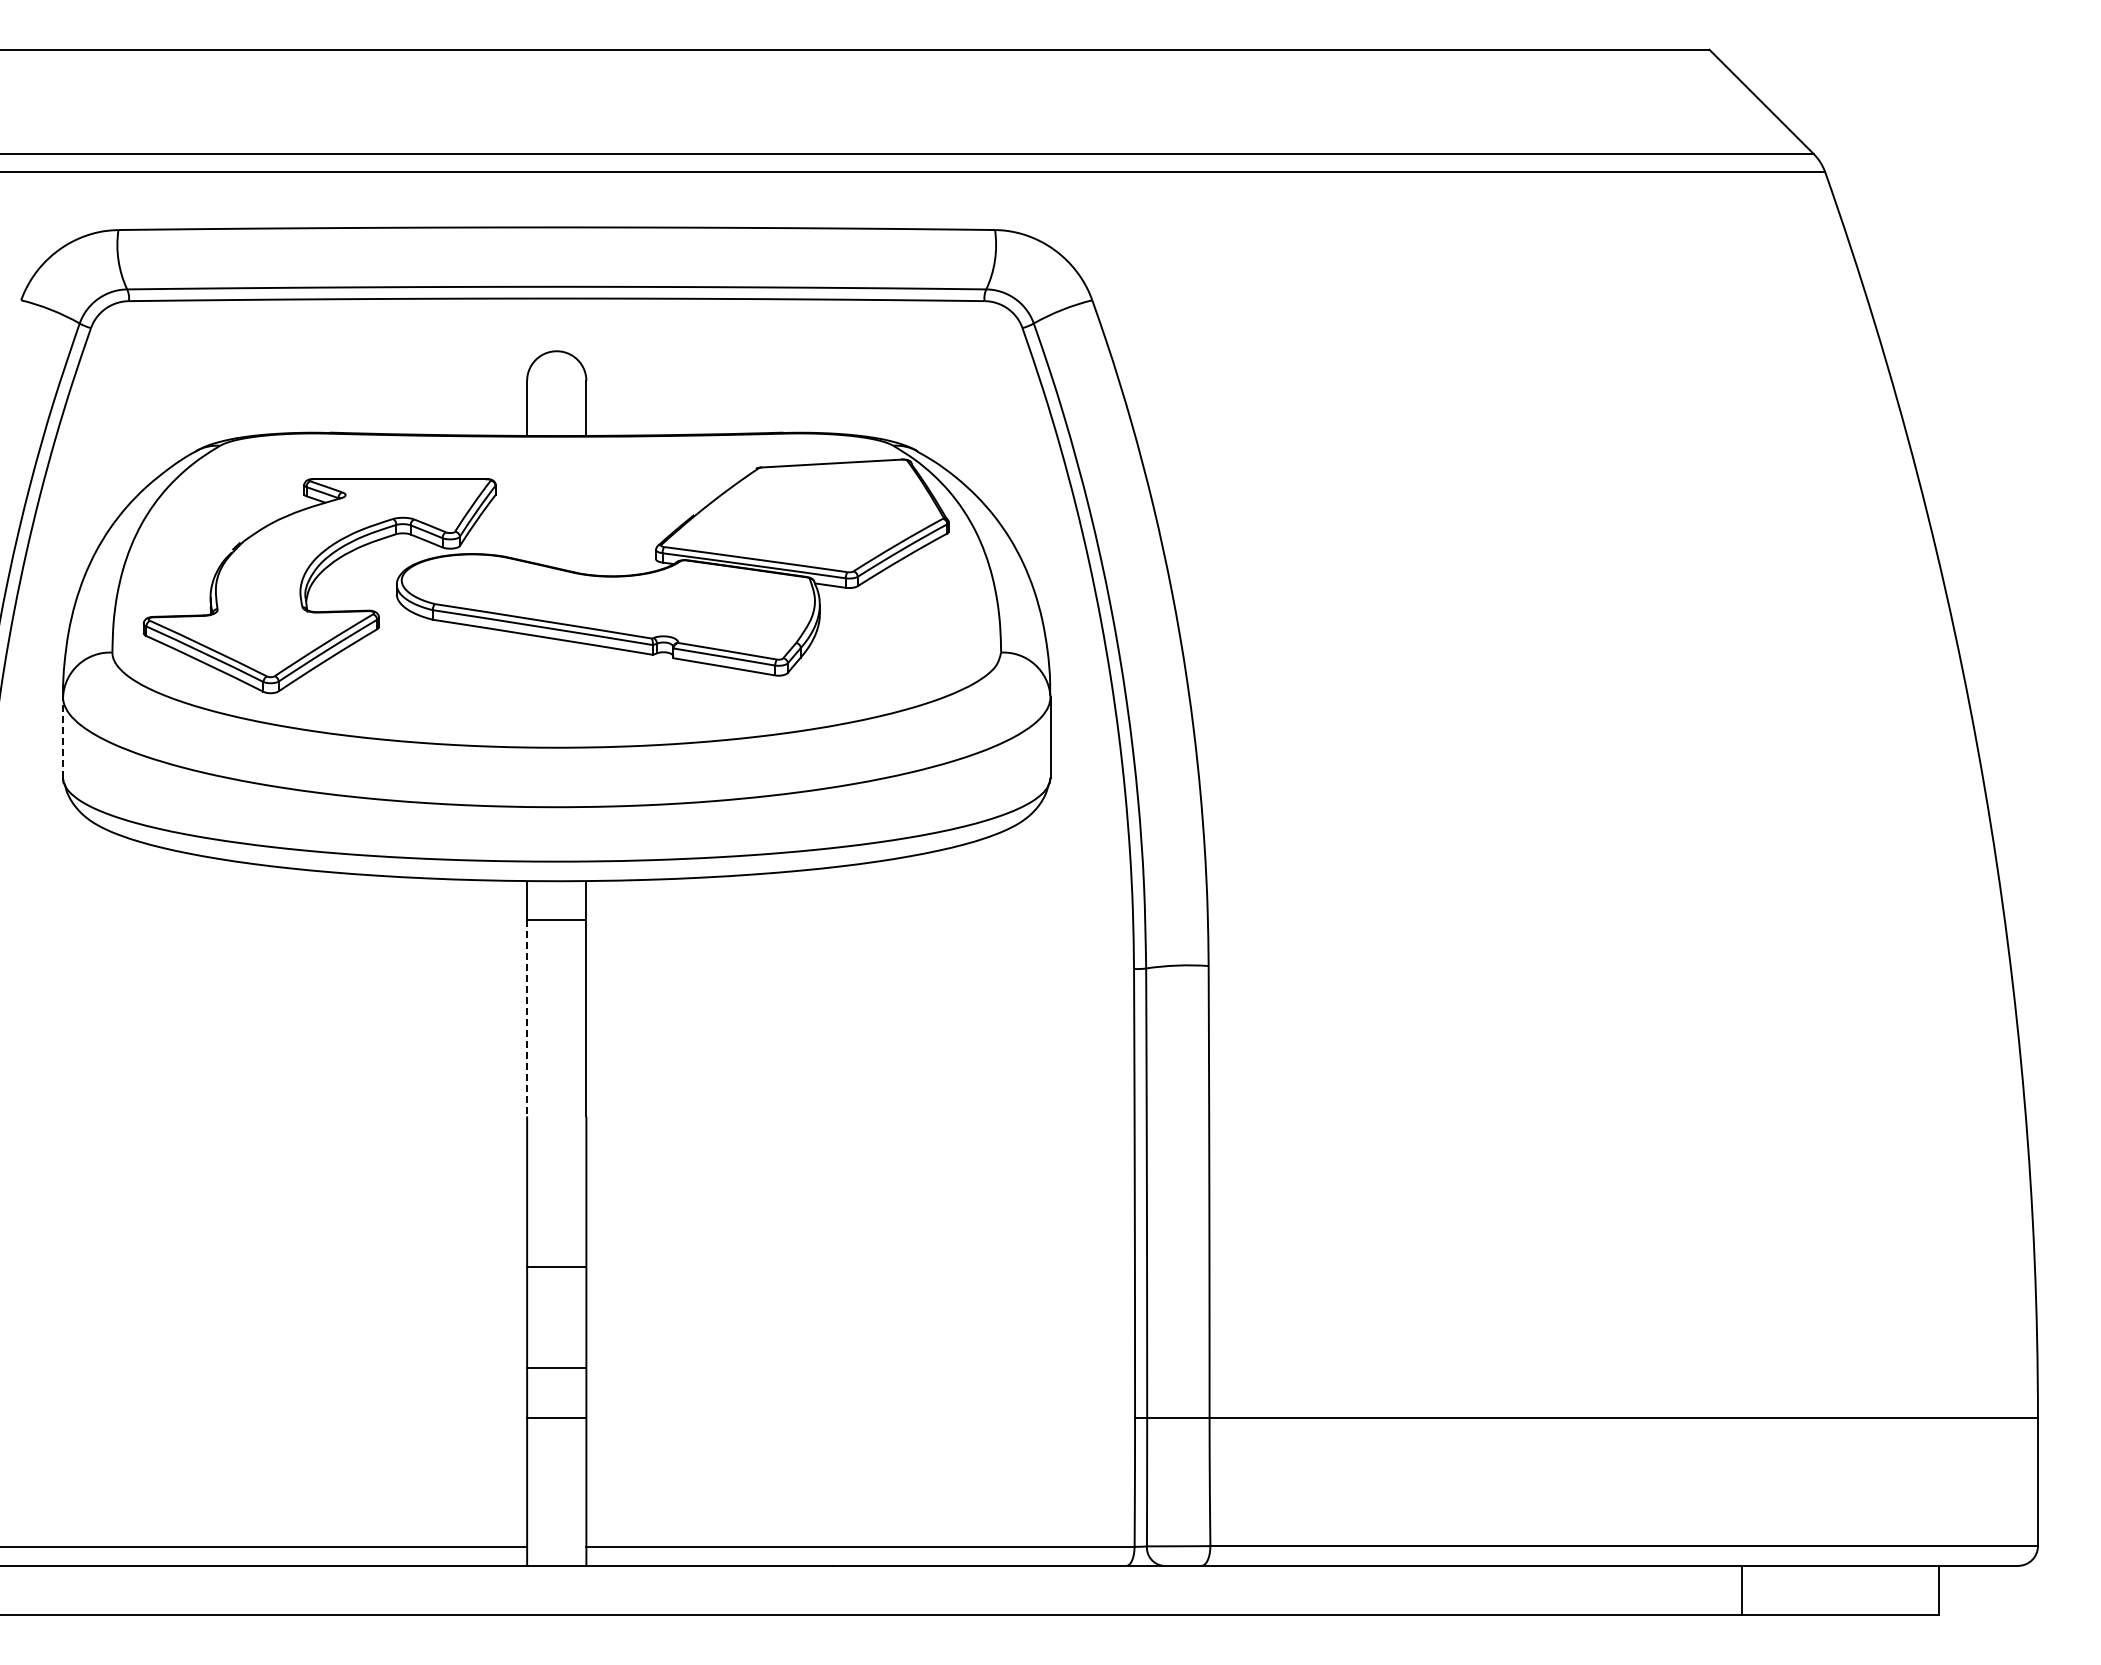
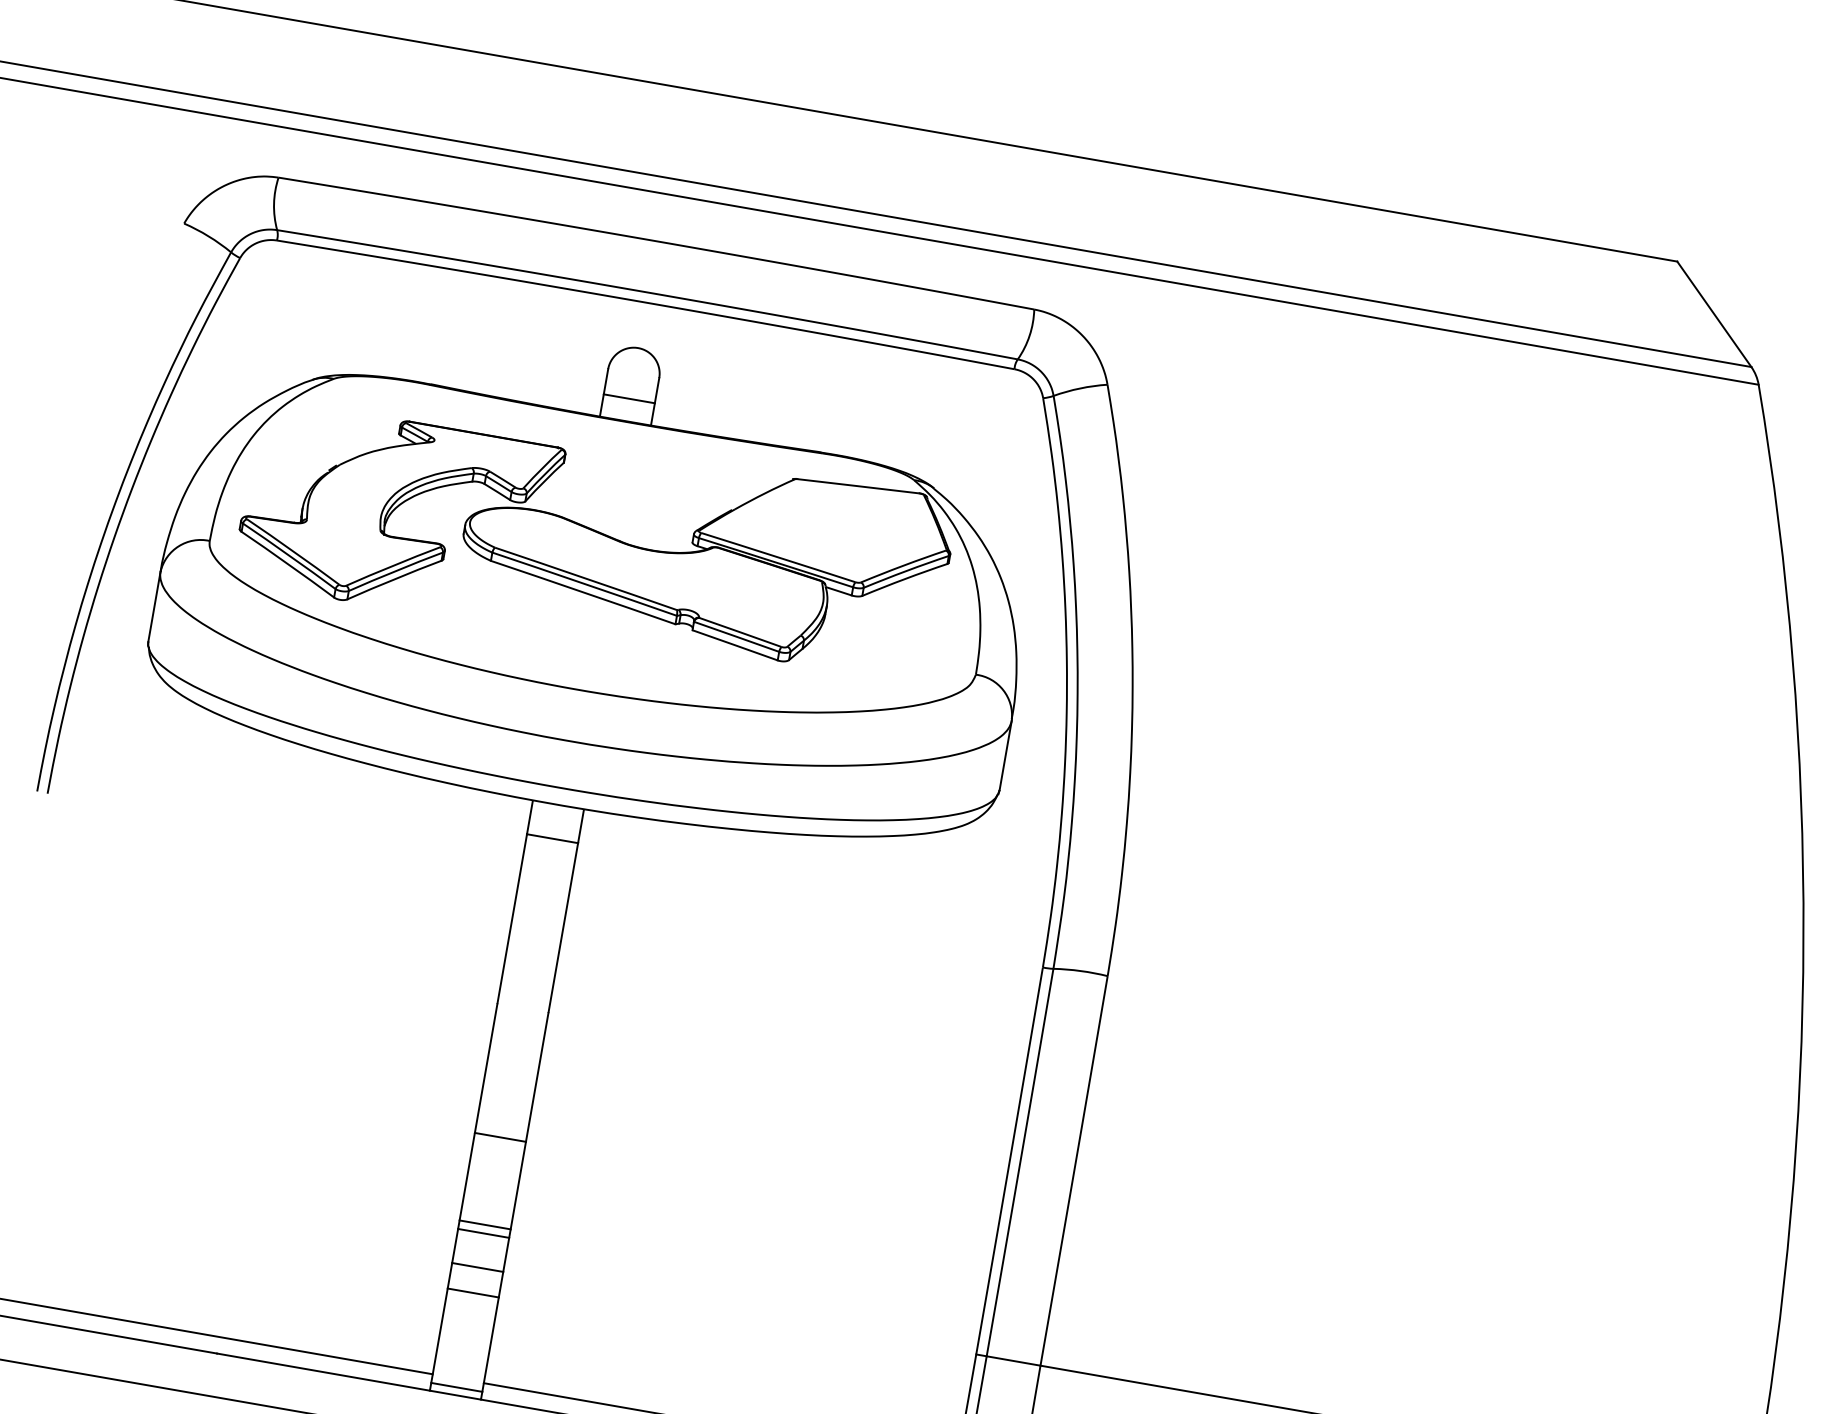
line: (556, 410) -> (629, 399), added
line: (63, 736) -> (155, 605), dashed -> solid
line: (527, 1018) -> (512, 918), dashed -> solid
line: (556, 1378) -> (483, 1233), added
line: (556, 1447) -> (473, 1293), added
line: (556, 1556) -> (456, 1387), added

